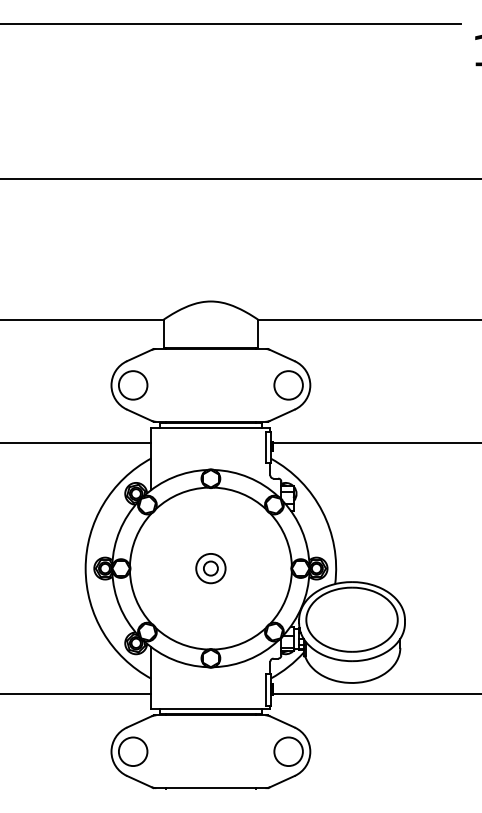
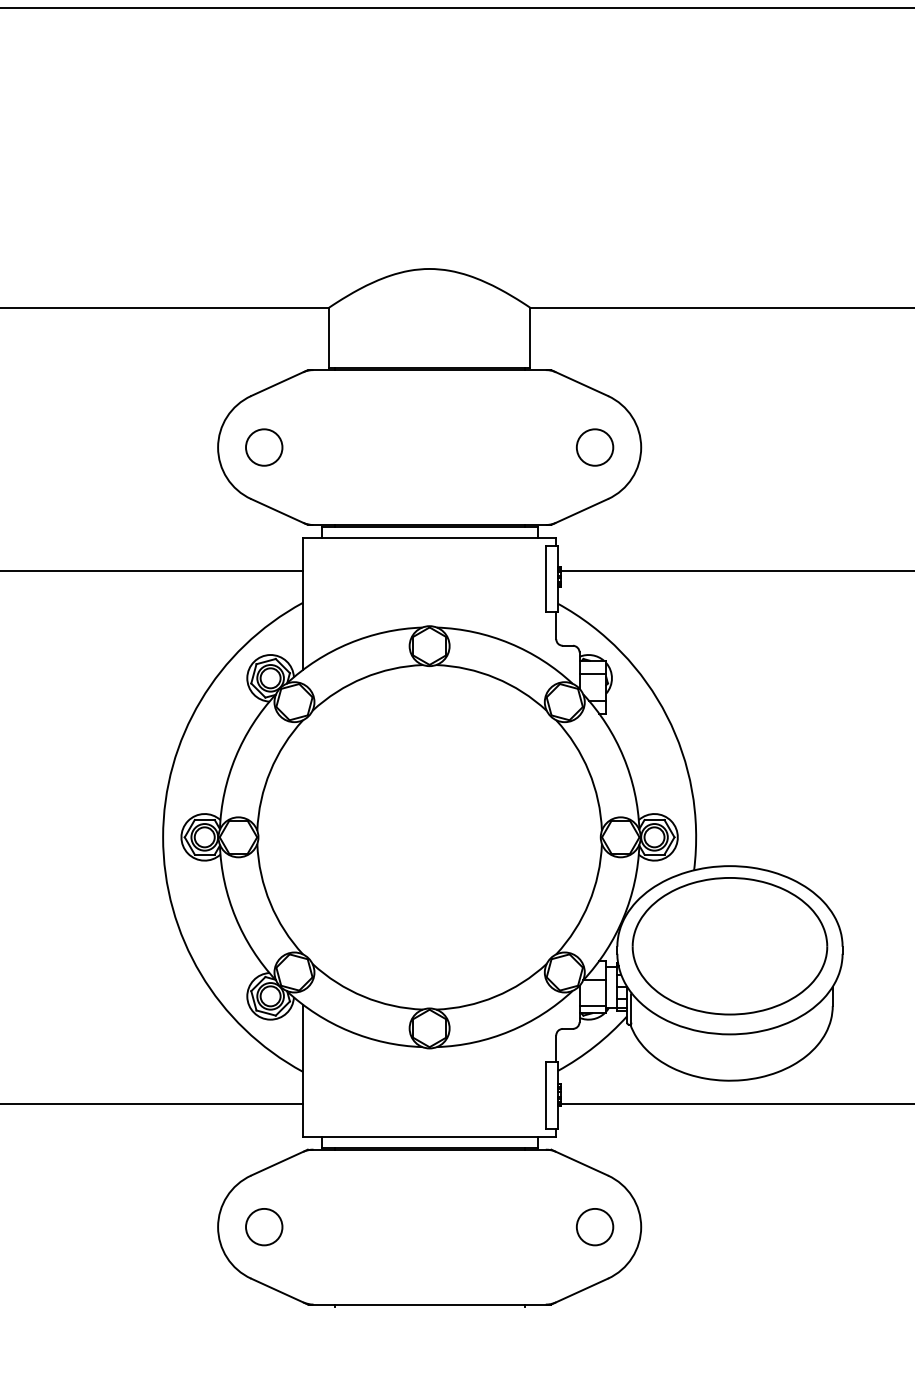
circle: (132, 385) -> (262, 447), size x0.6
circle: (288, 385) -> (594, 447), size x0.6
part: (210, 568) -> (428, 837), removed
circle: (132, 751) -> (262, 1226), size x0.6
circle: (288, 751) -> (594, 1226), size x0.6

